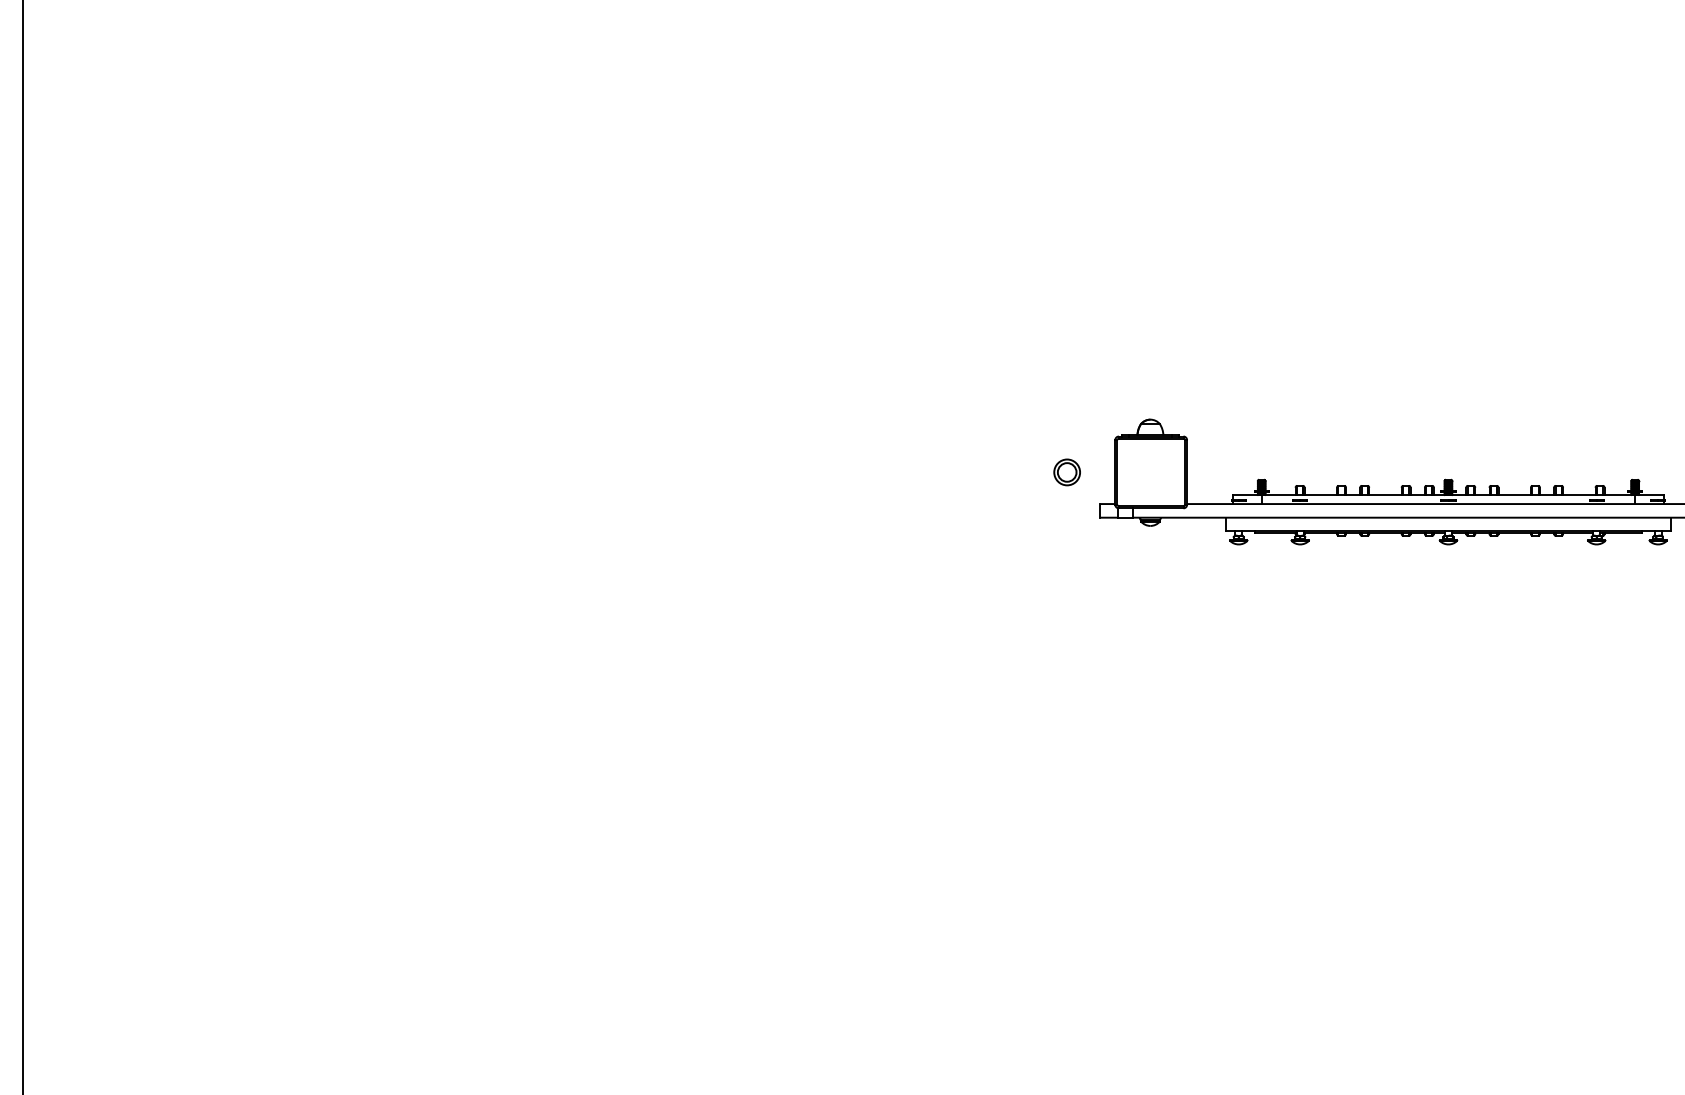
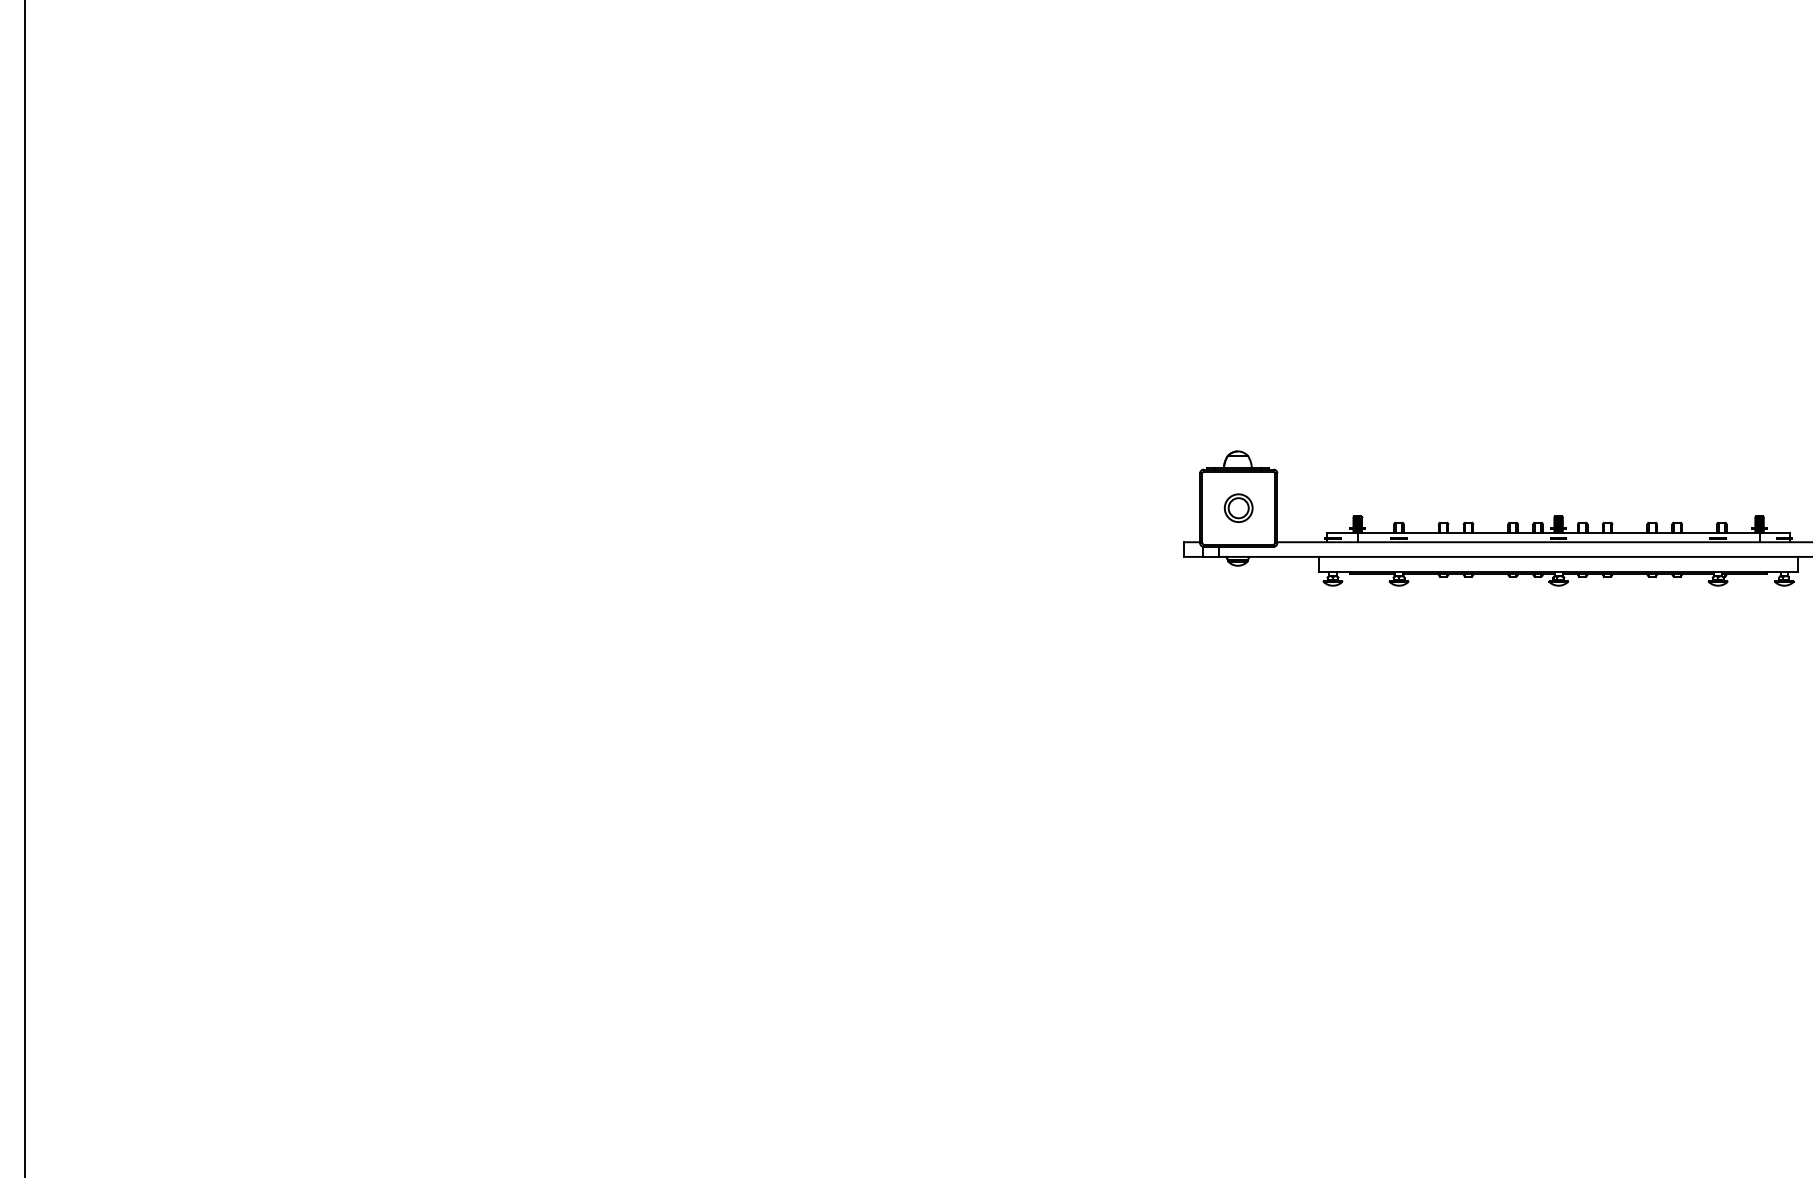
part: (1066, 472) -> (1237, 508), moved

